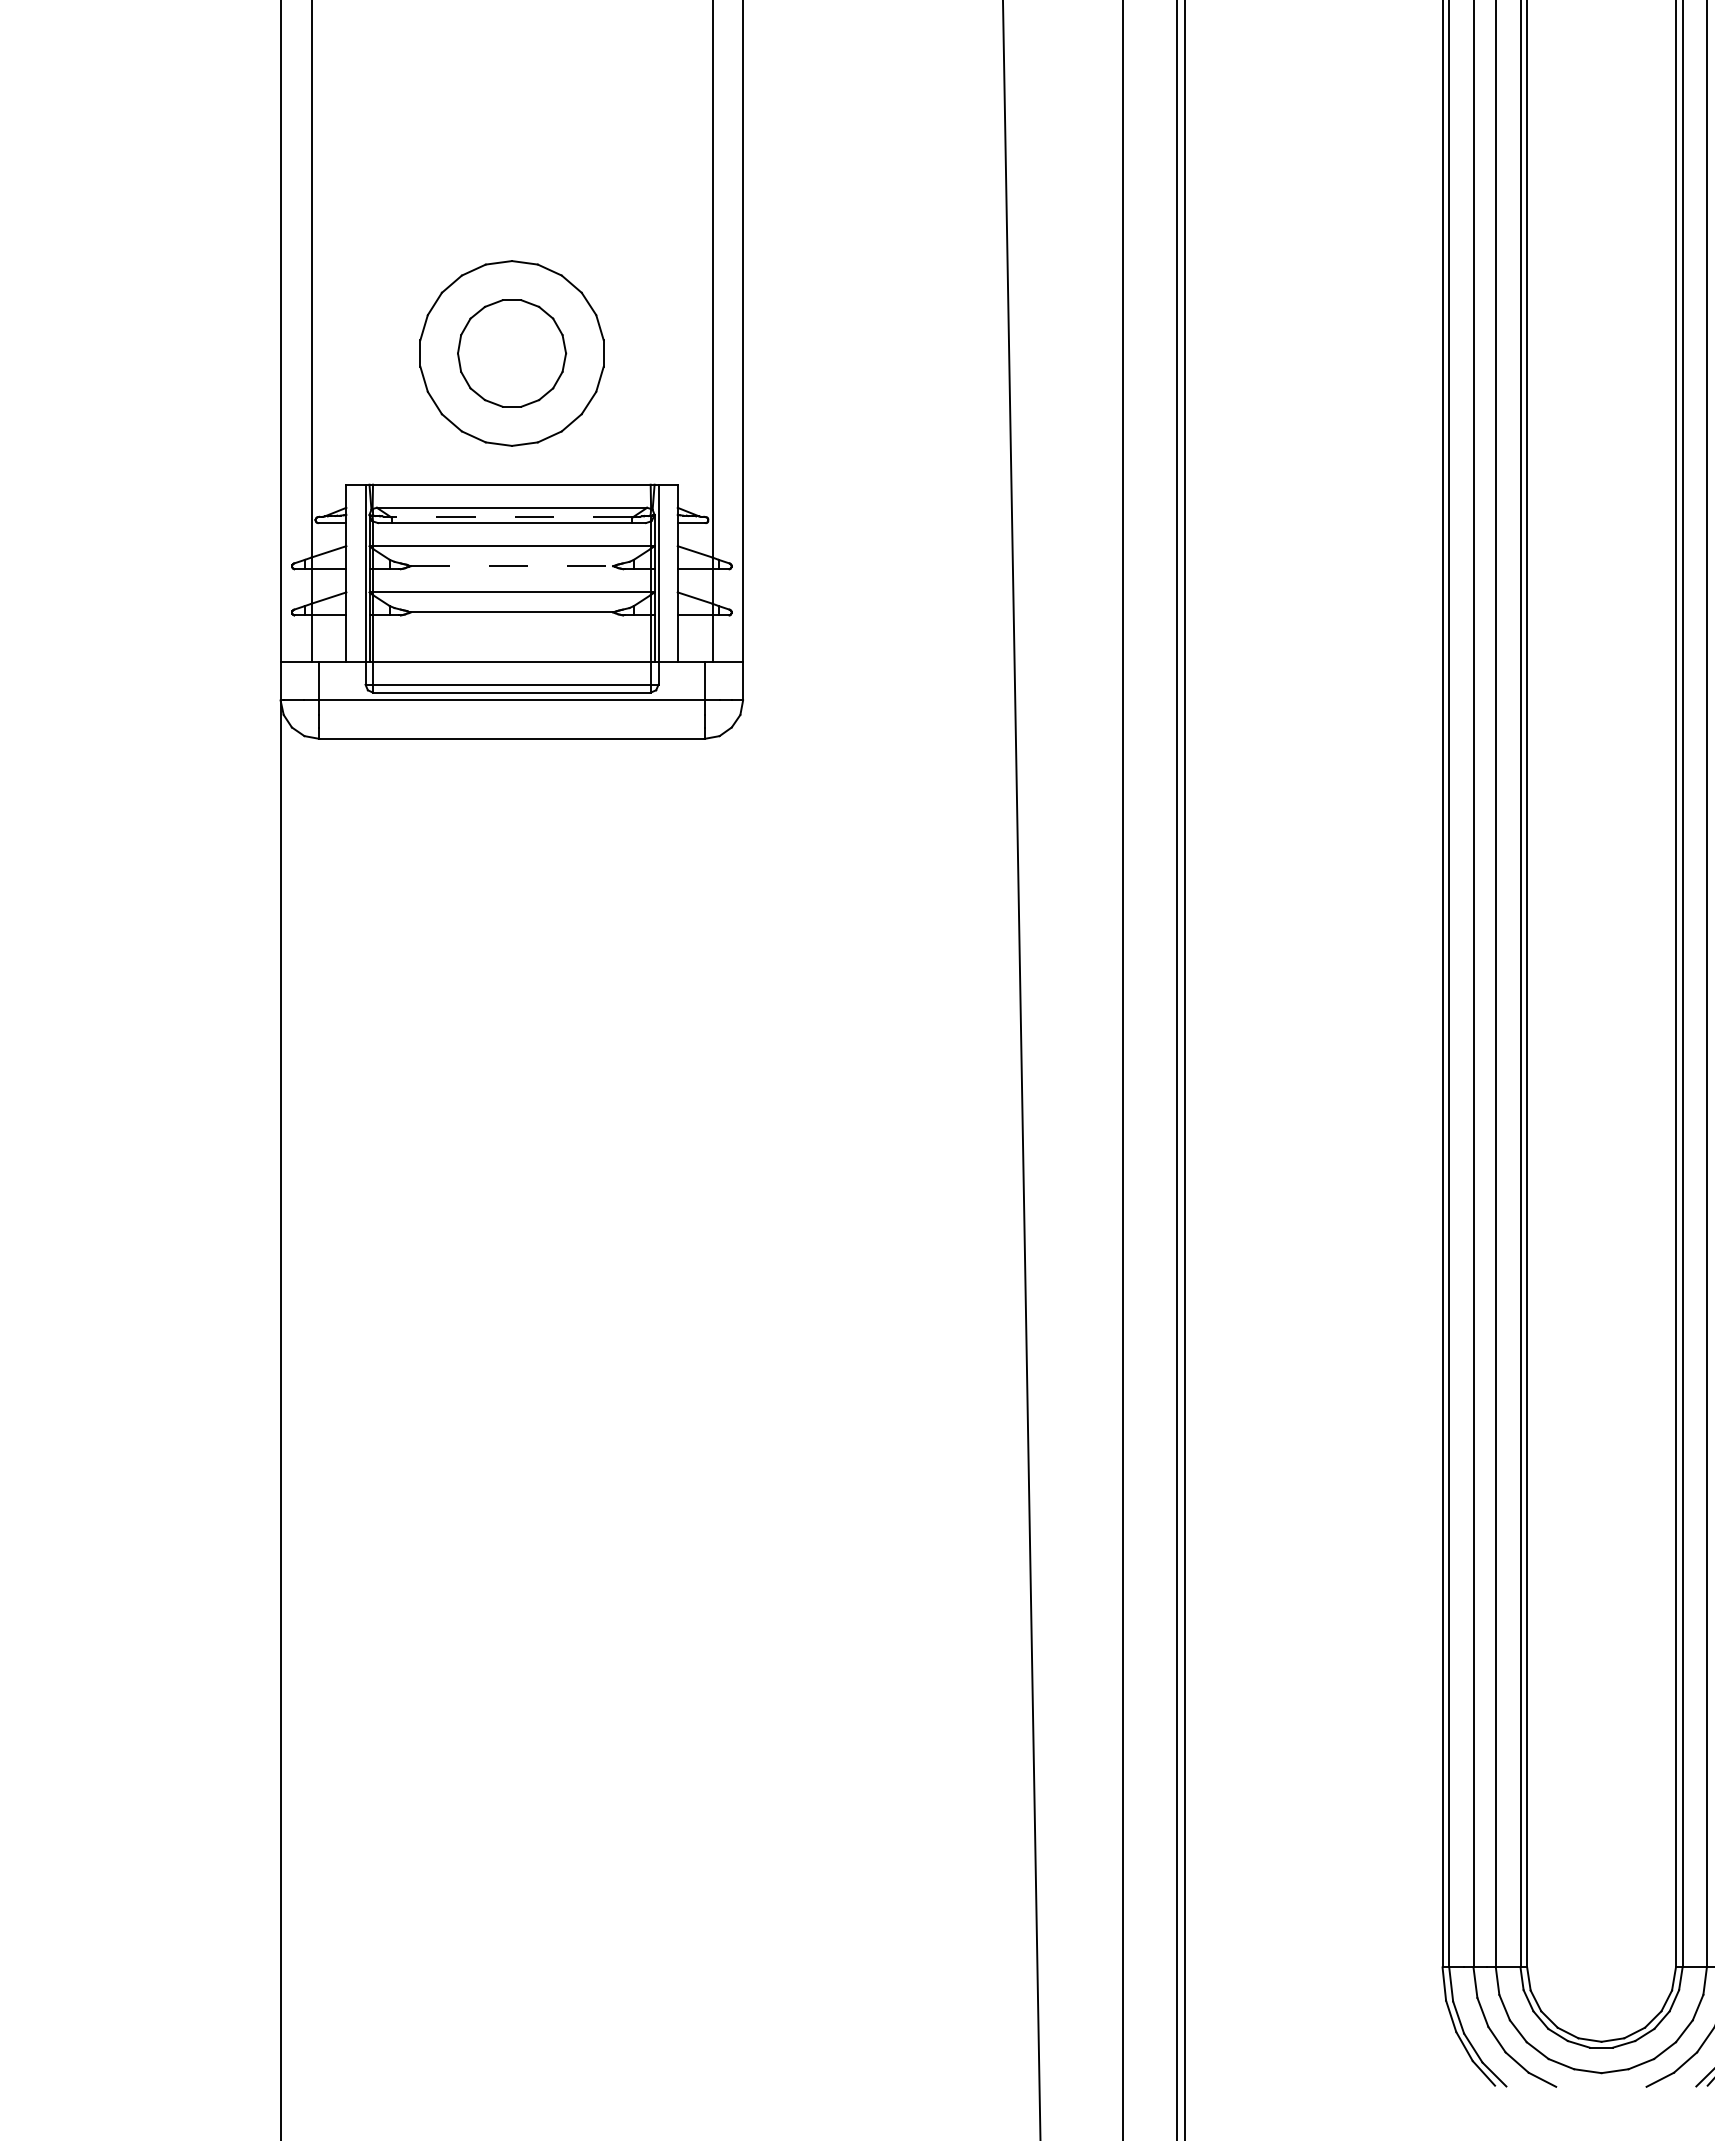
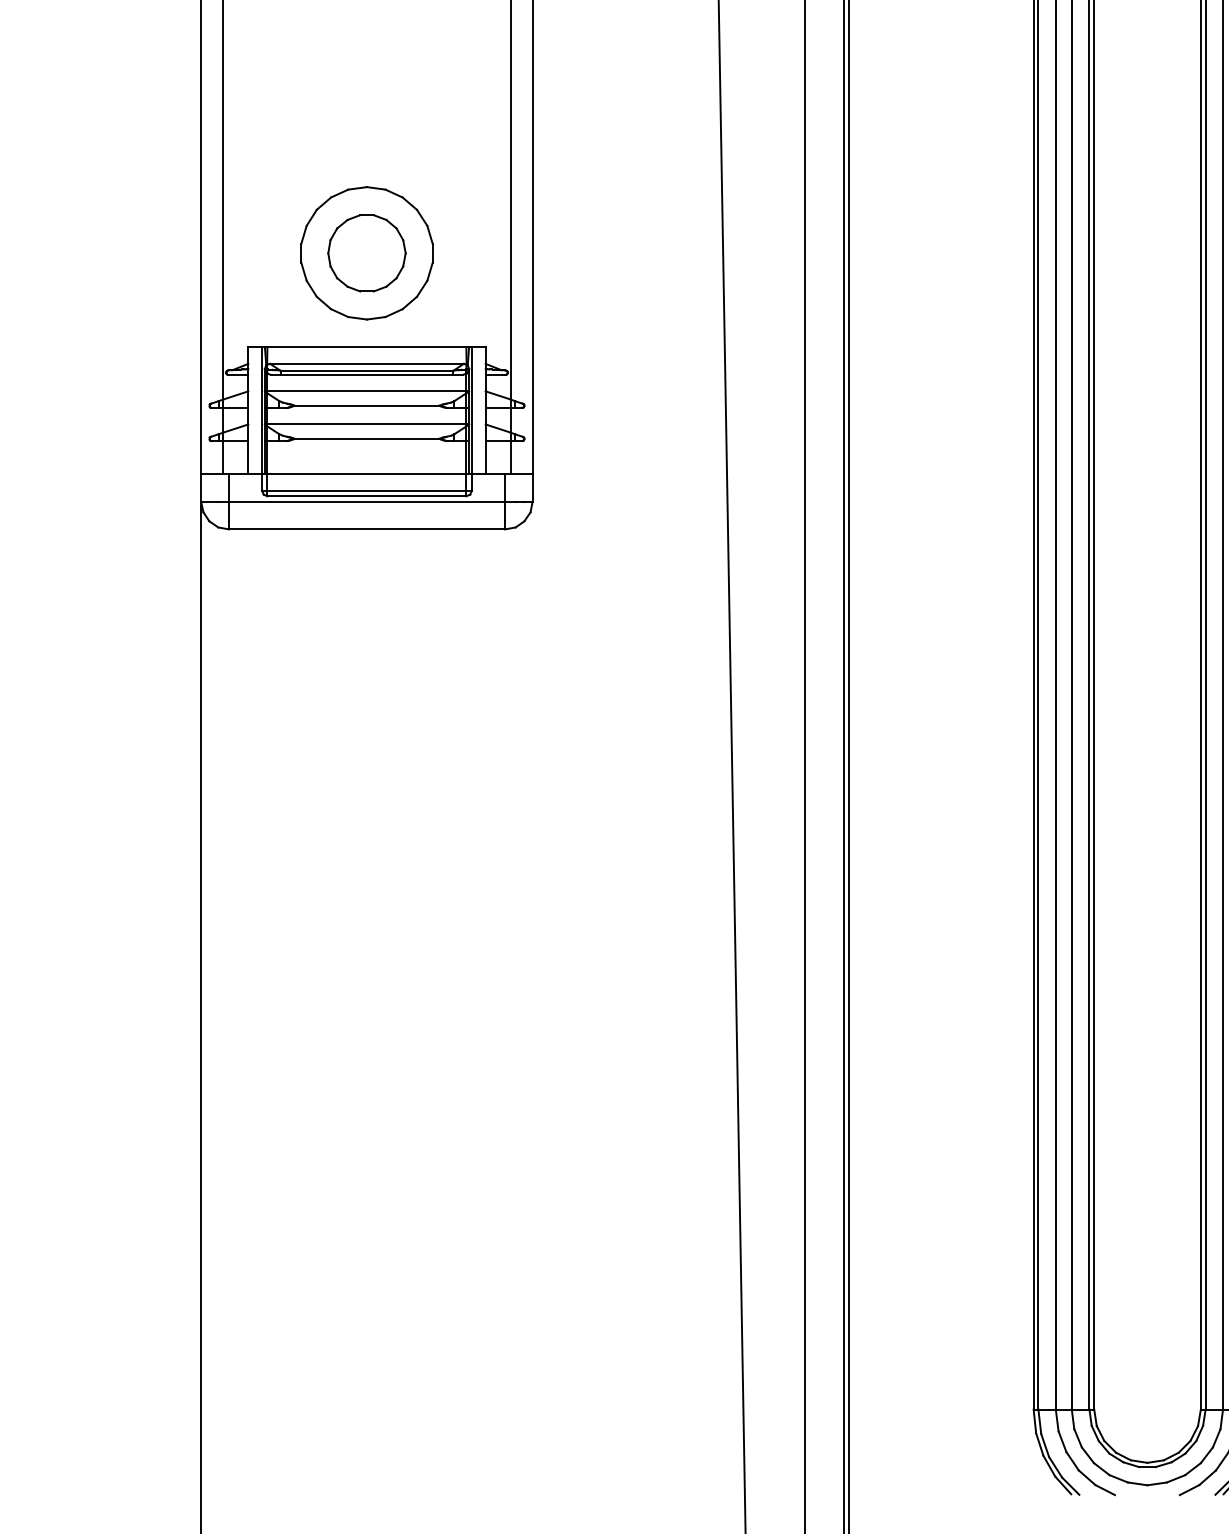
line: (511, 517) -> (366, 370), dashed -> solid
line: (512, 566) -> (367, 405), dashed -> solid

